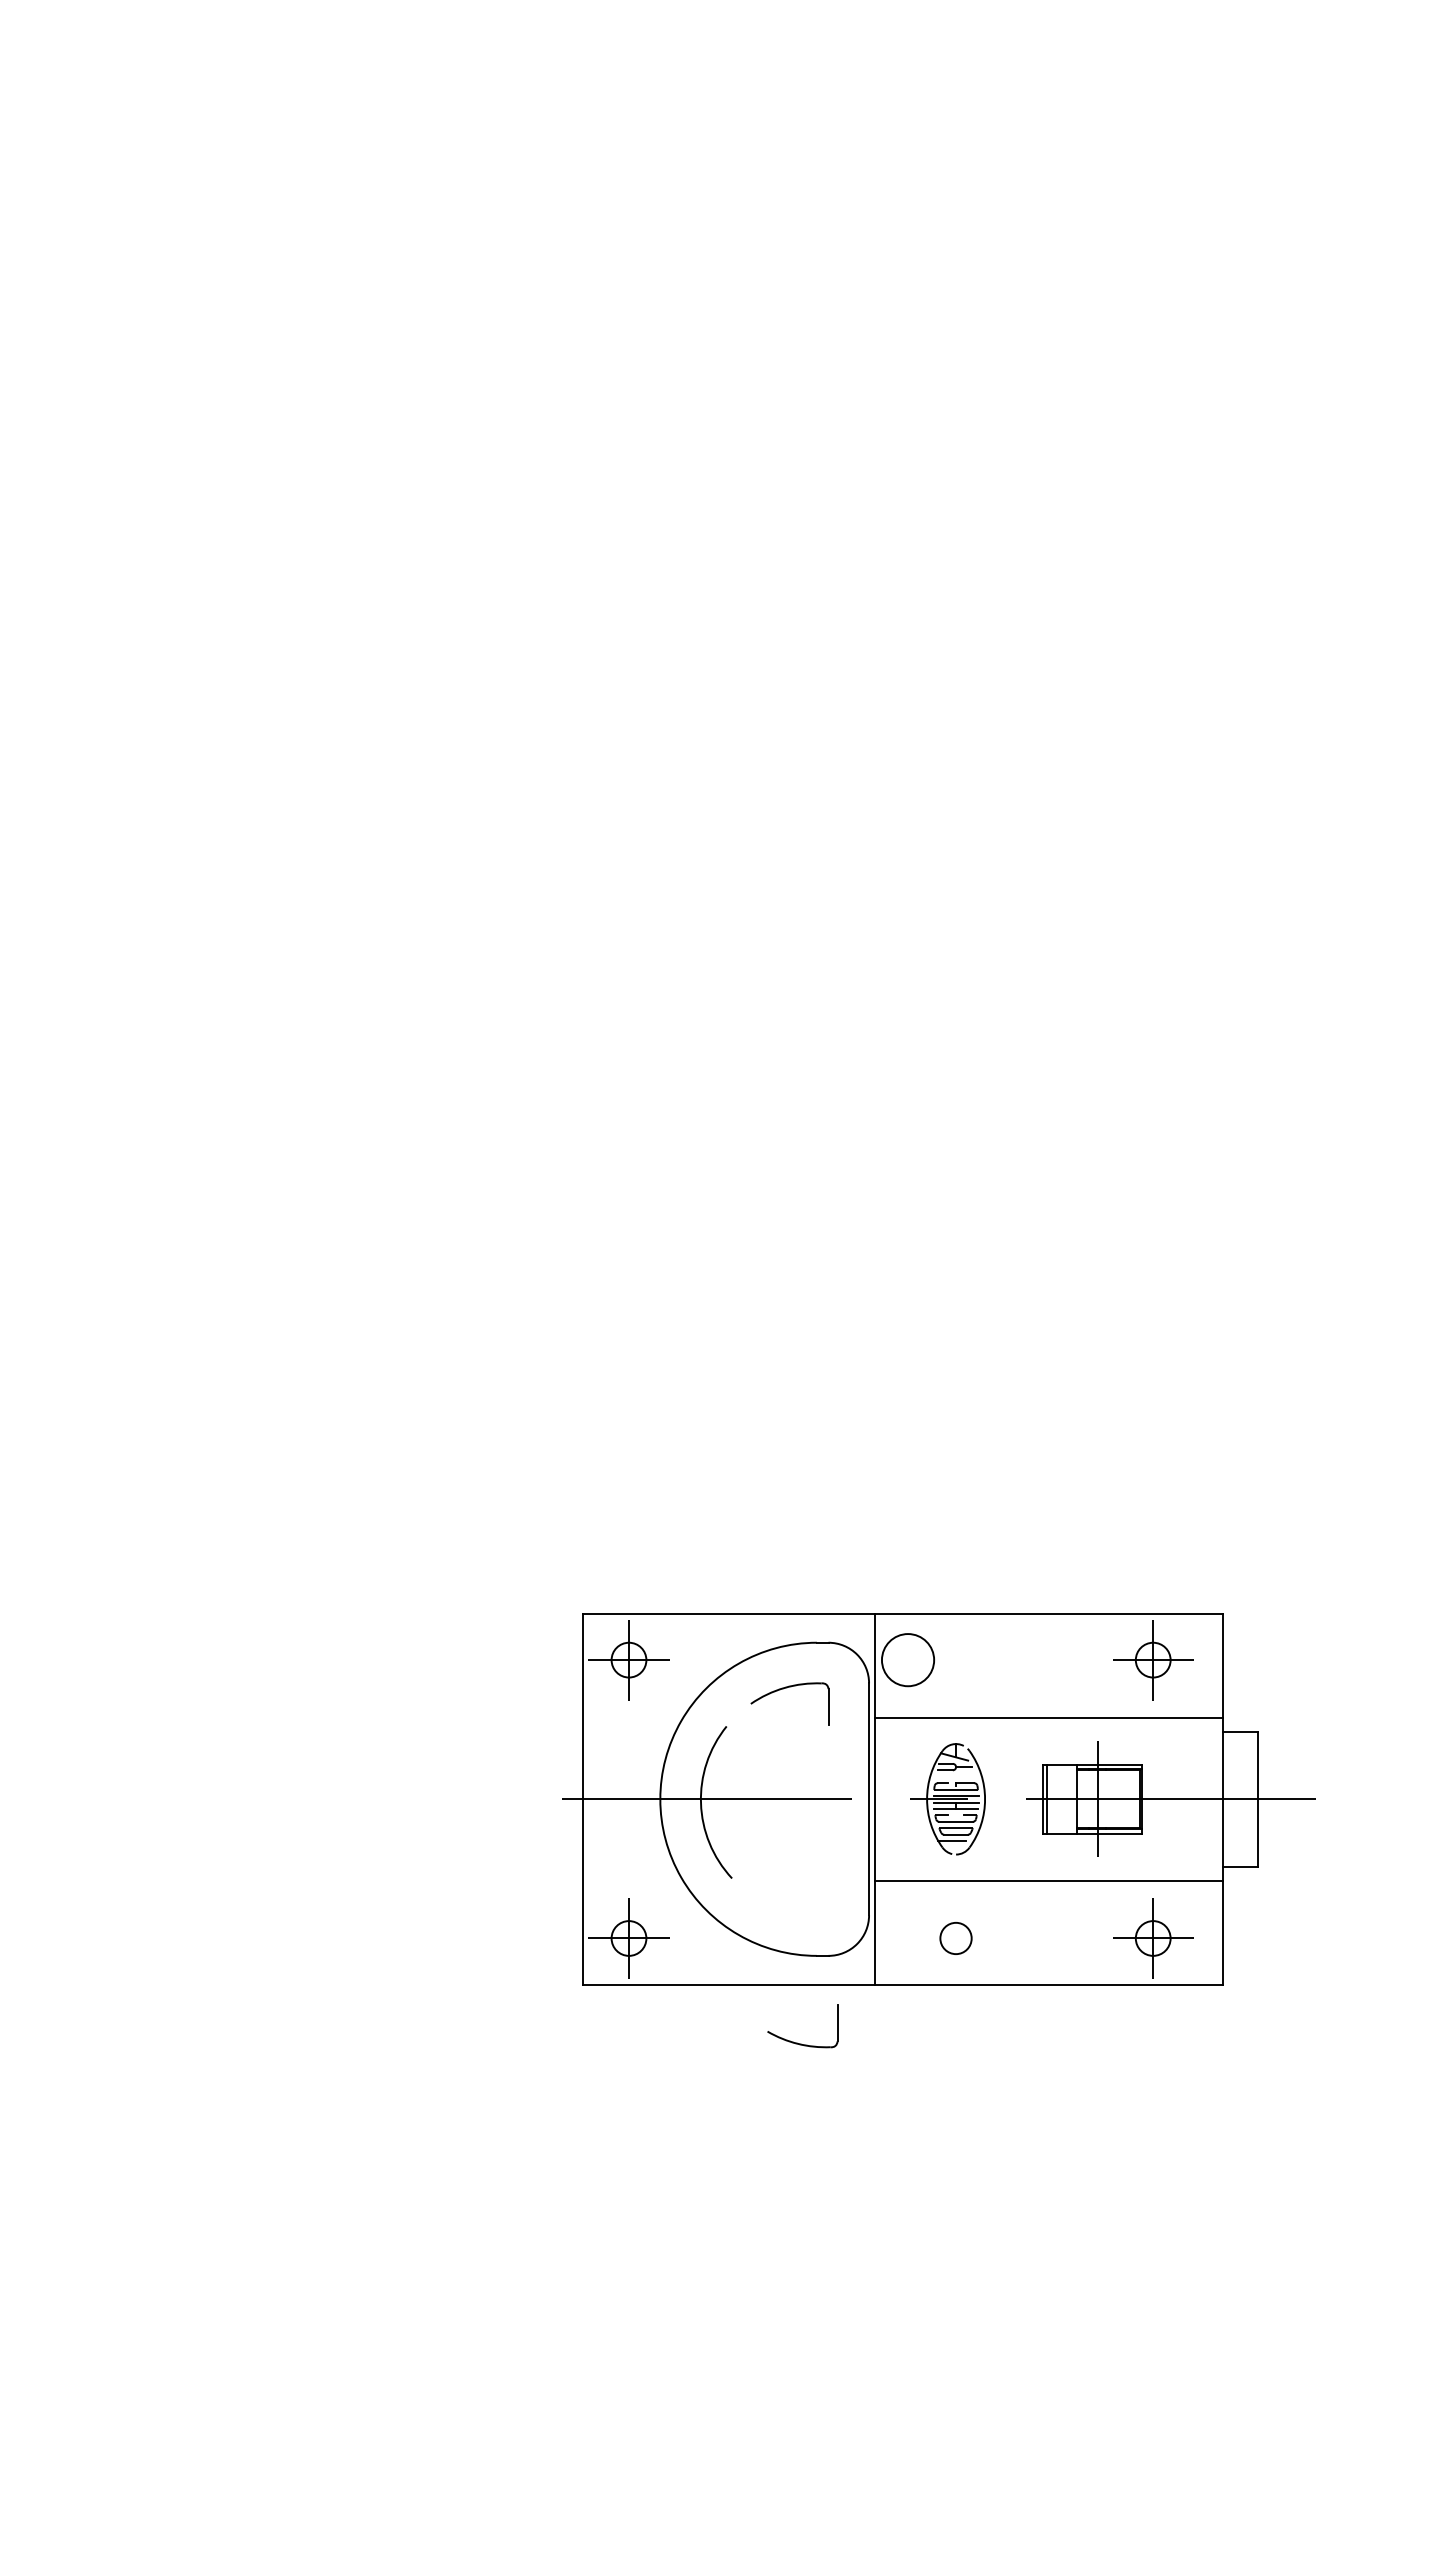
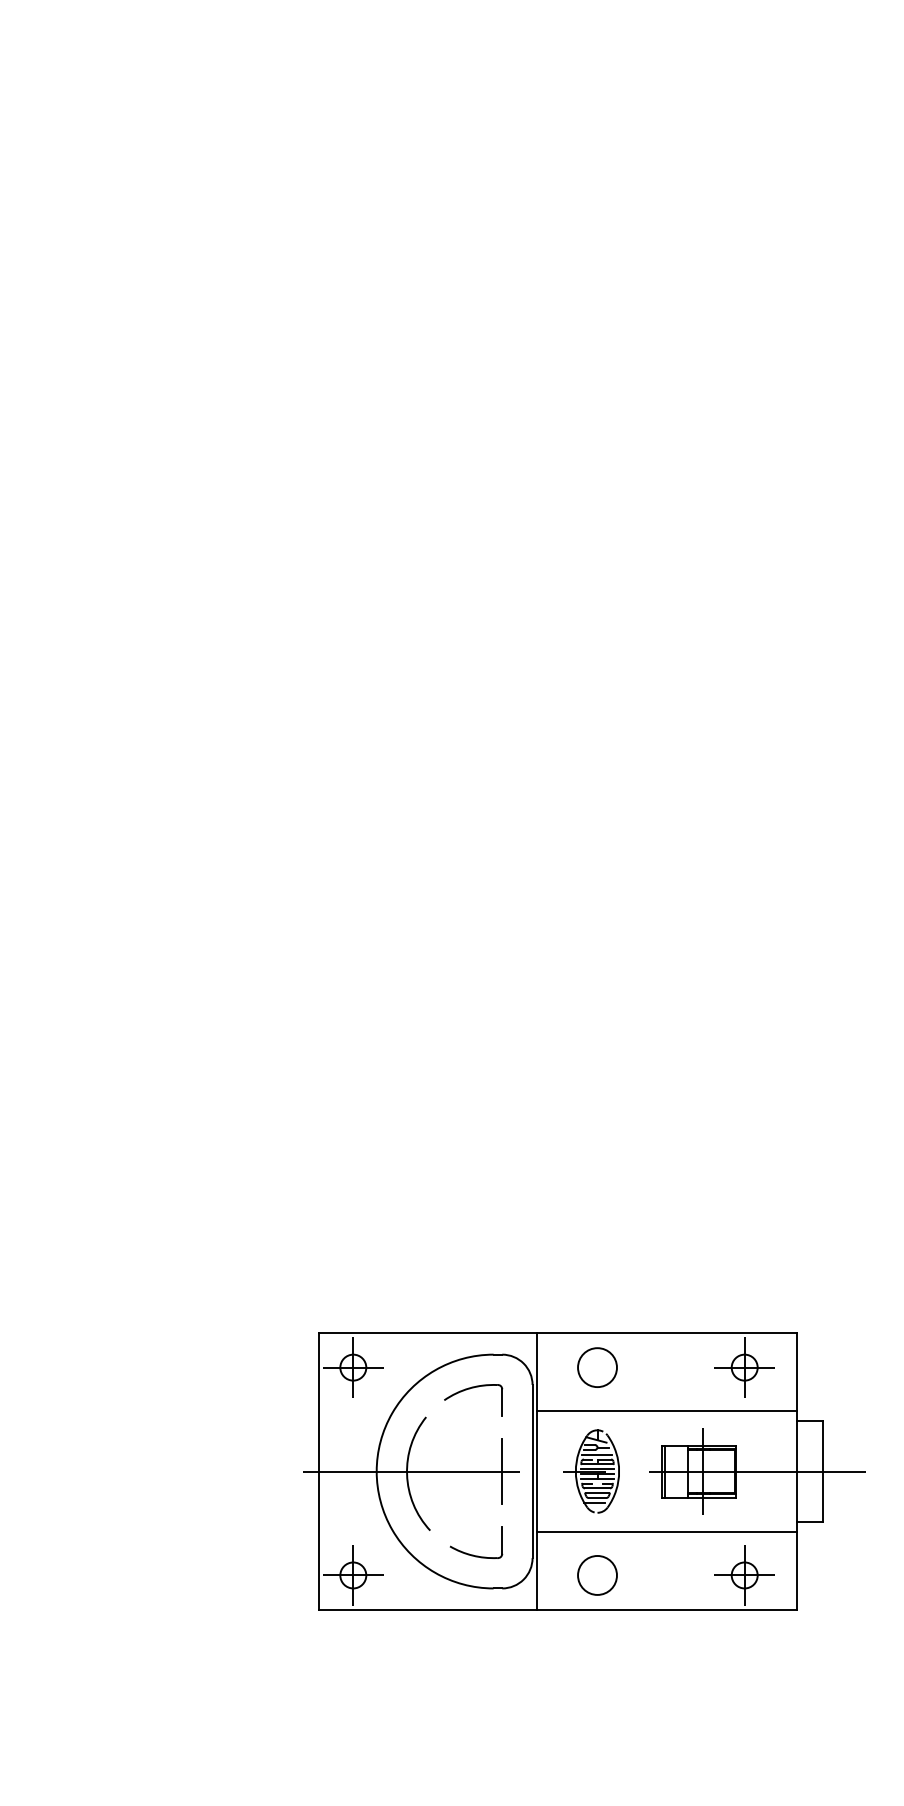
circle: (907, 1660) -> (597, 1367), moved
line: (954, 1776) -> (596, 1454), added
line: (828, 1799) -> (502, 1471), added
circle: (955, 1938) -> (597, 1575), size x1.67
part: (797, 2042) -> (472, 1554), moved

